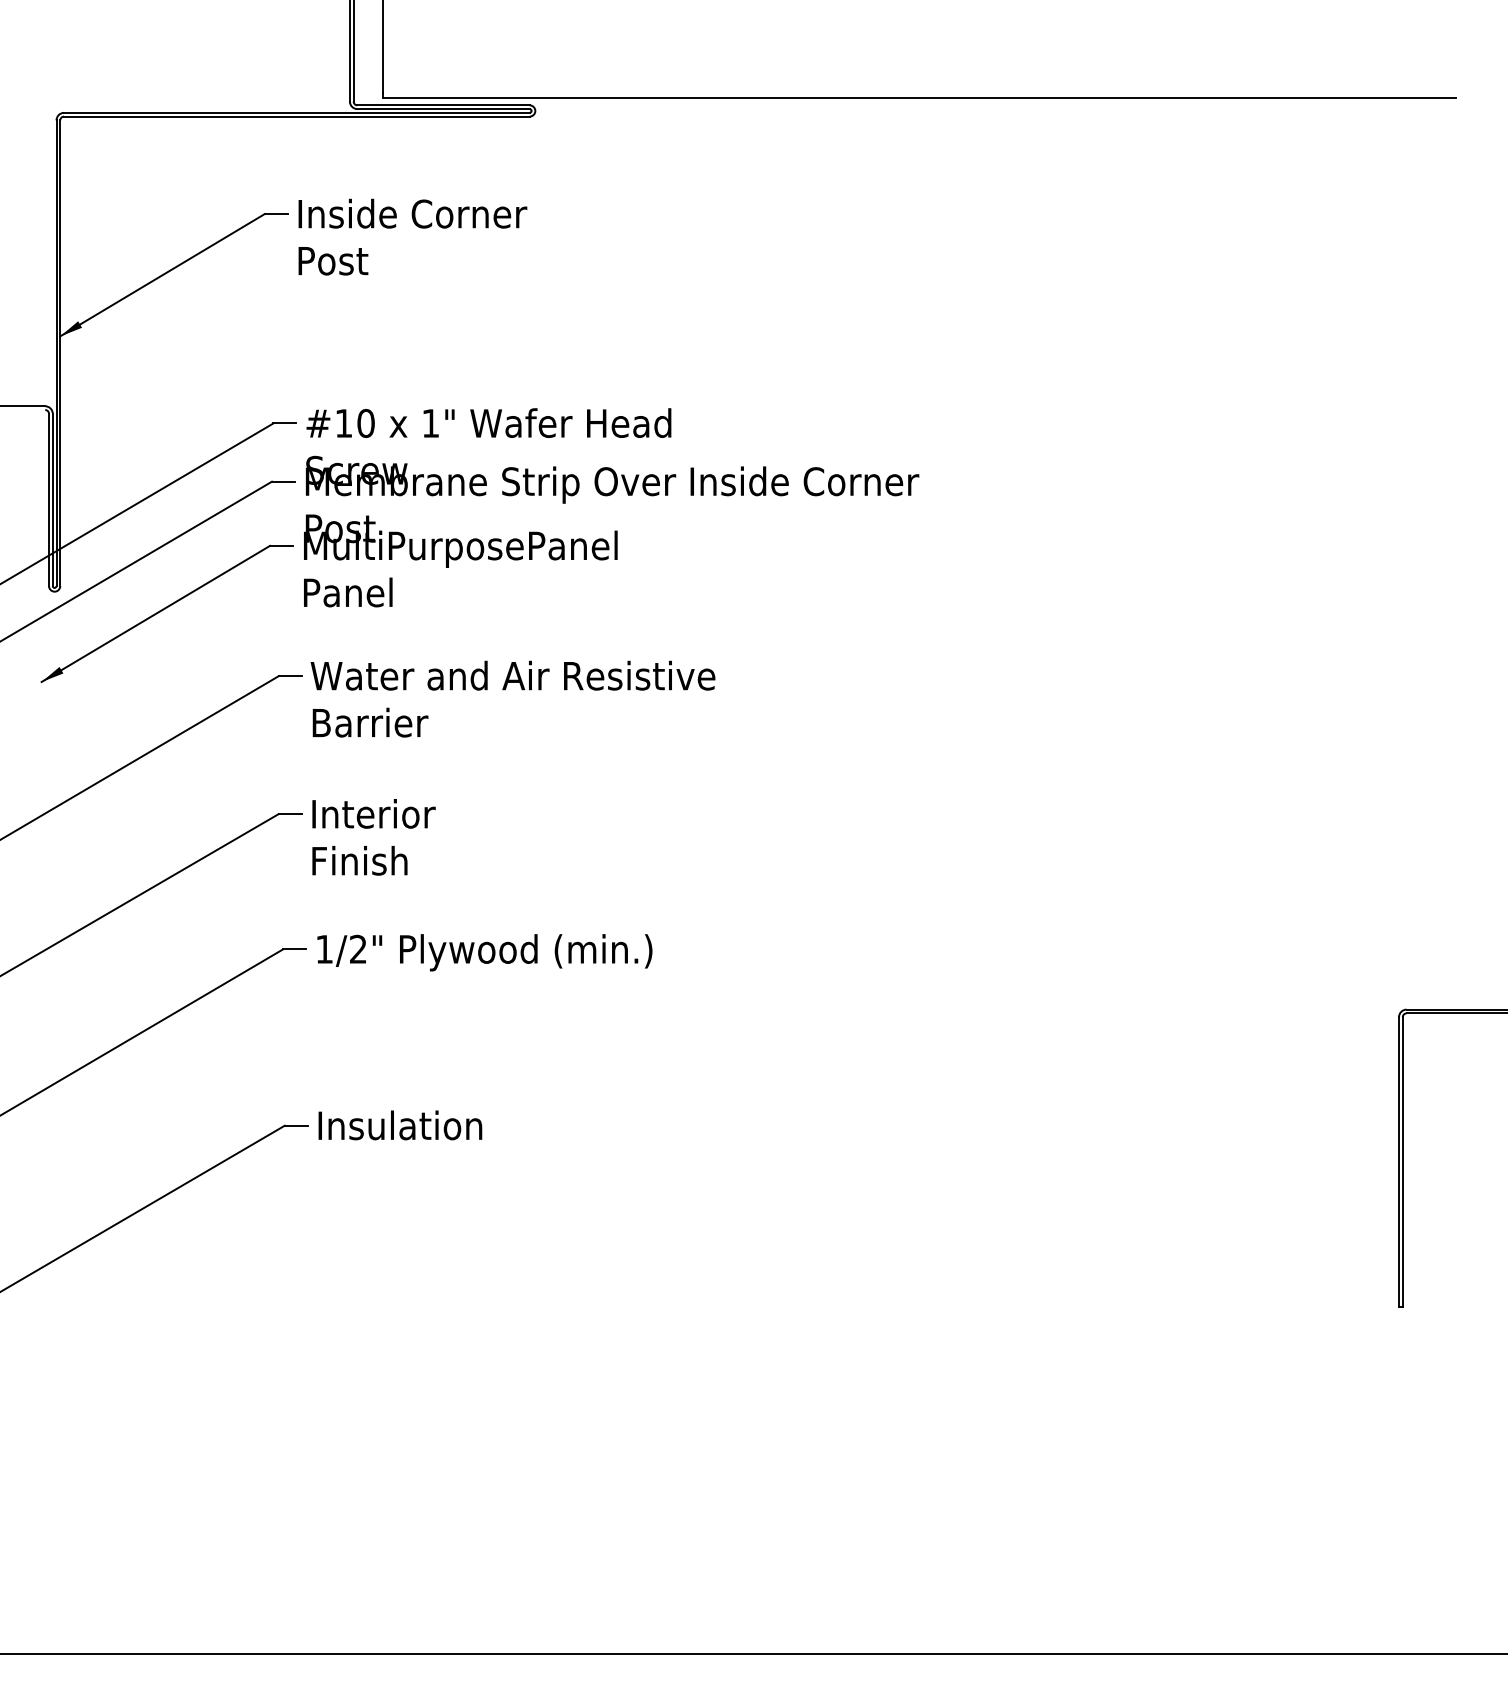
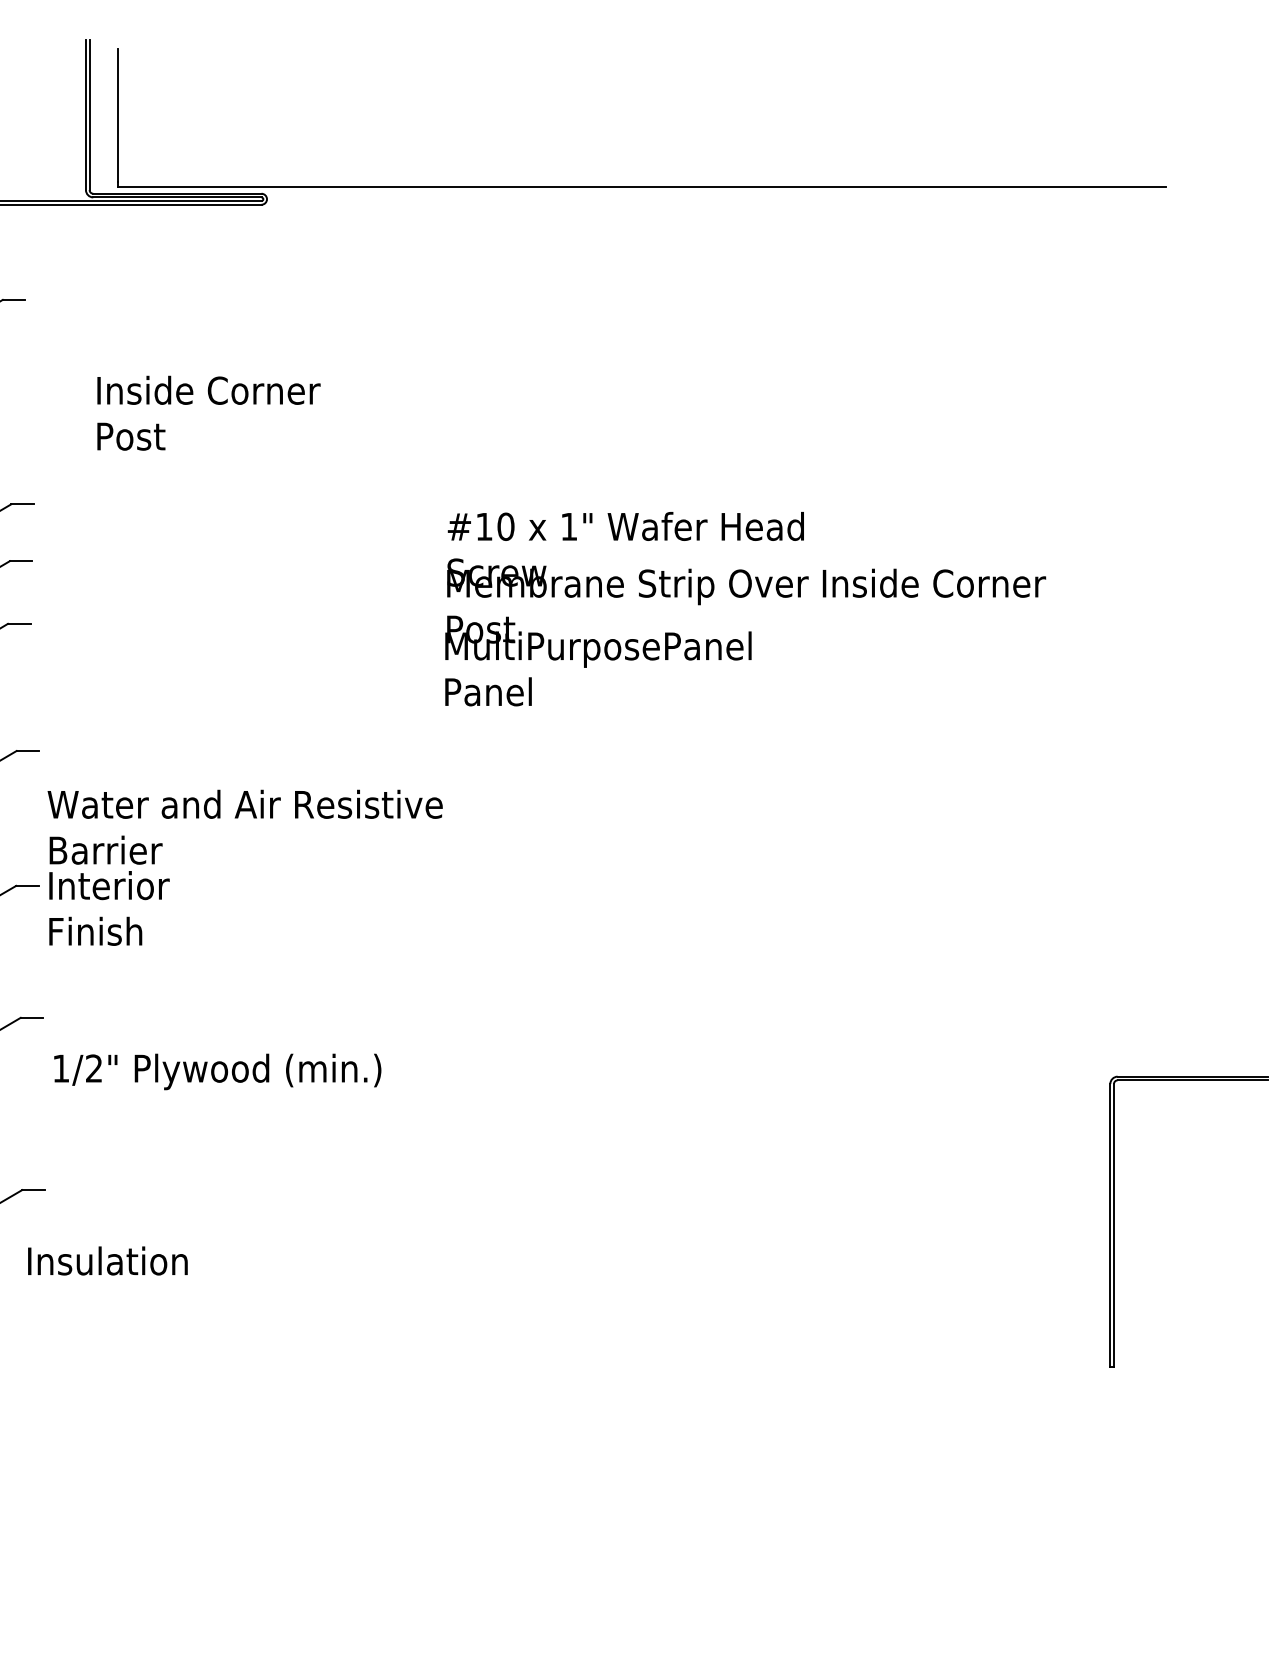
text: (412, 236) -> (208, 412), moved
text: (611, 507) -> (745, 608), moved
text: (512, 698) -> (244, 826), moved
text: (484, 952) -> (217, 1071), moved
text: (400, 1125) -> (108, 1261), moved

